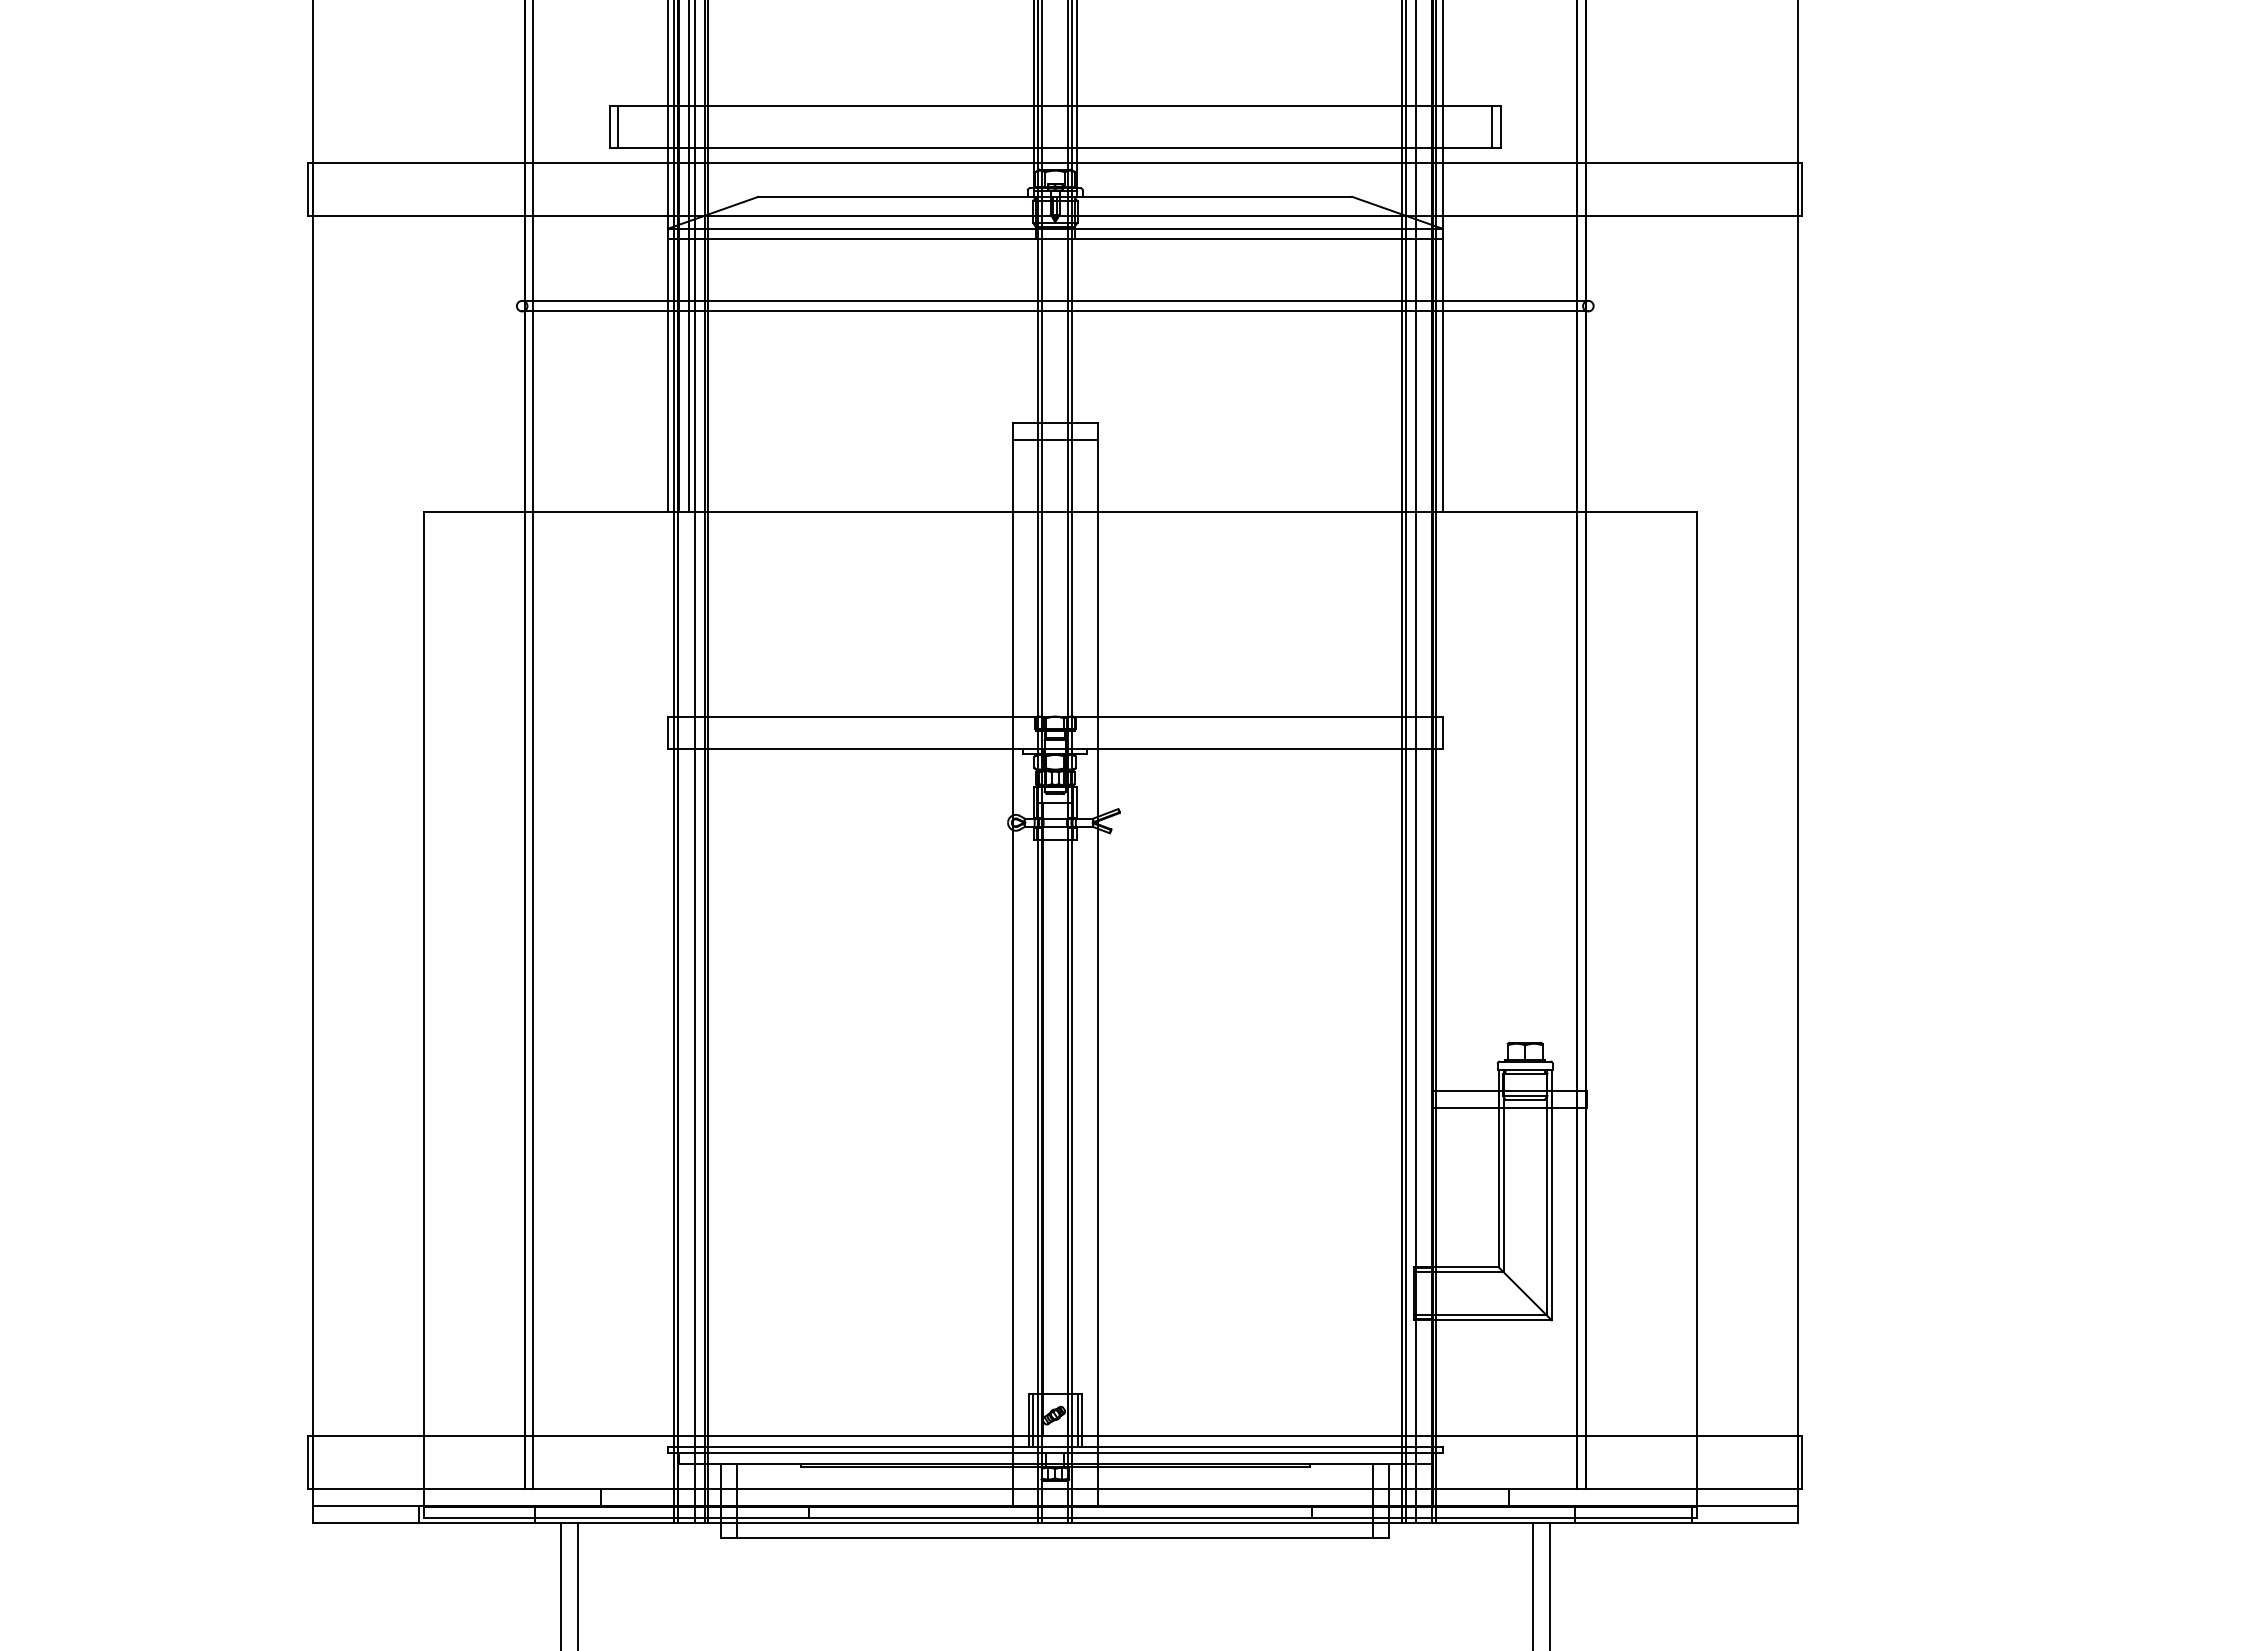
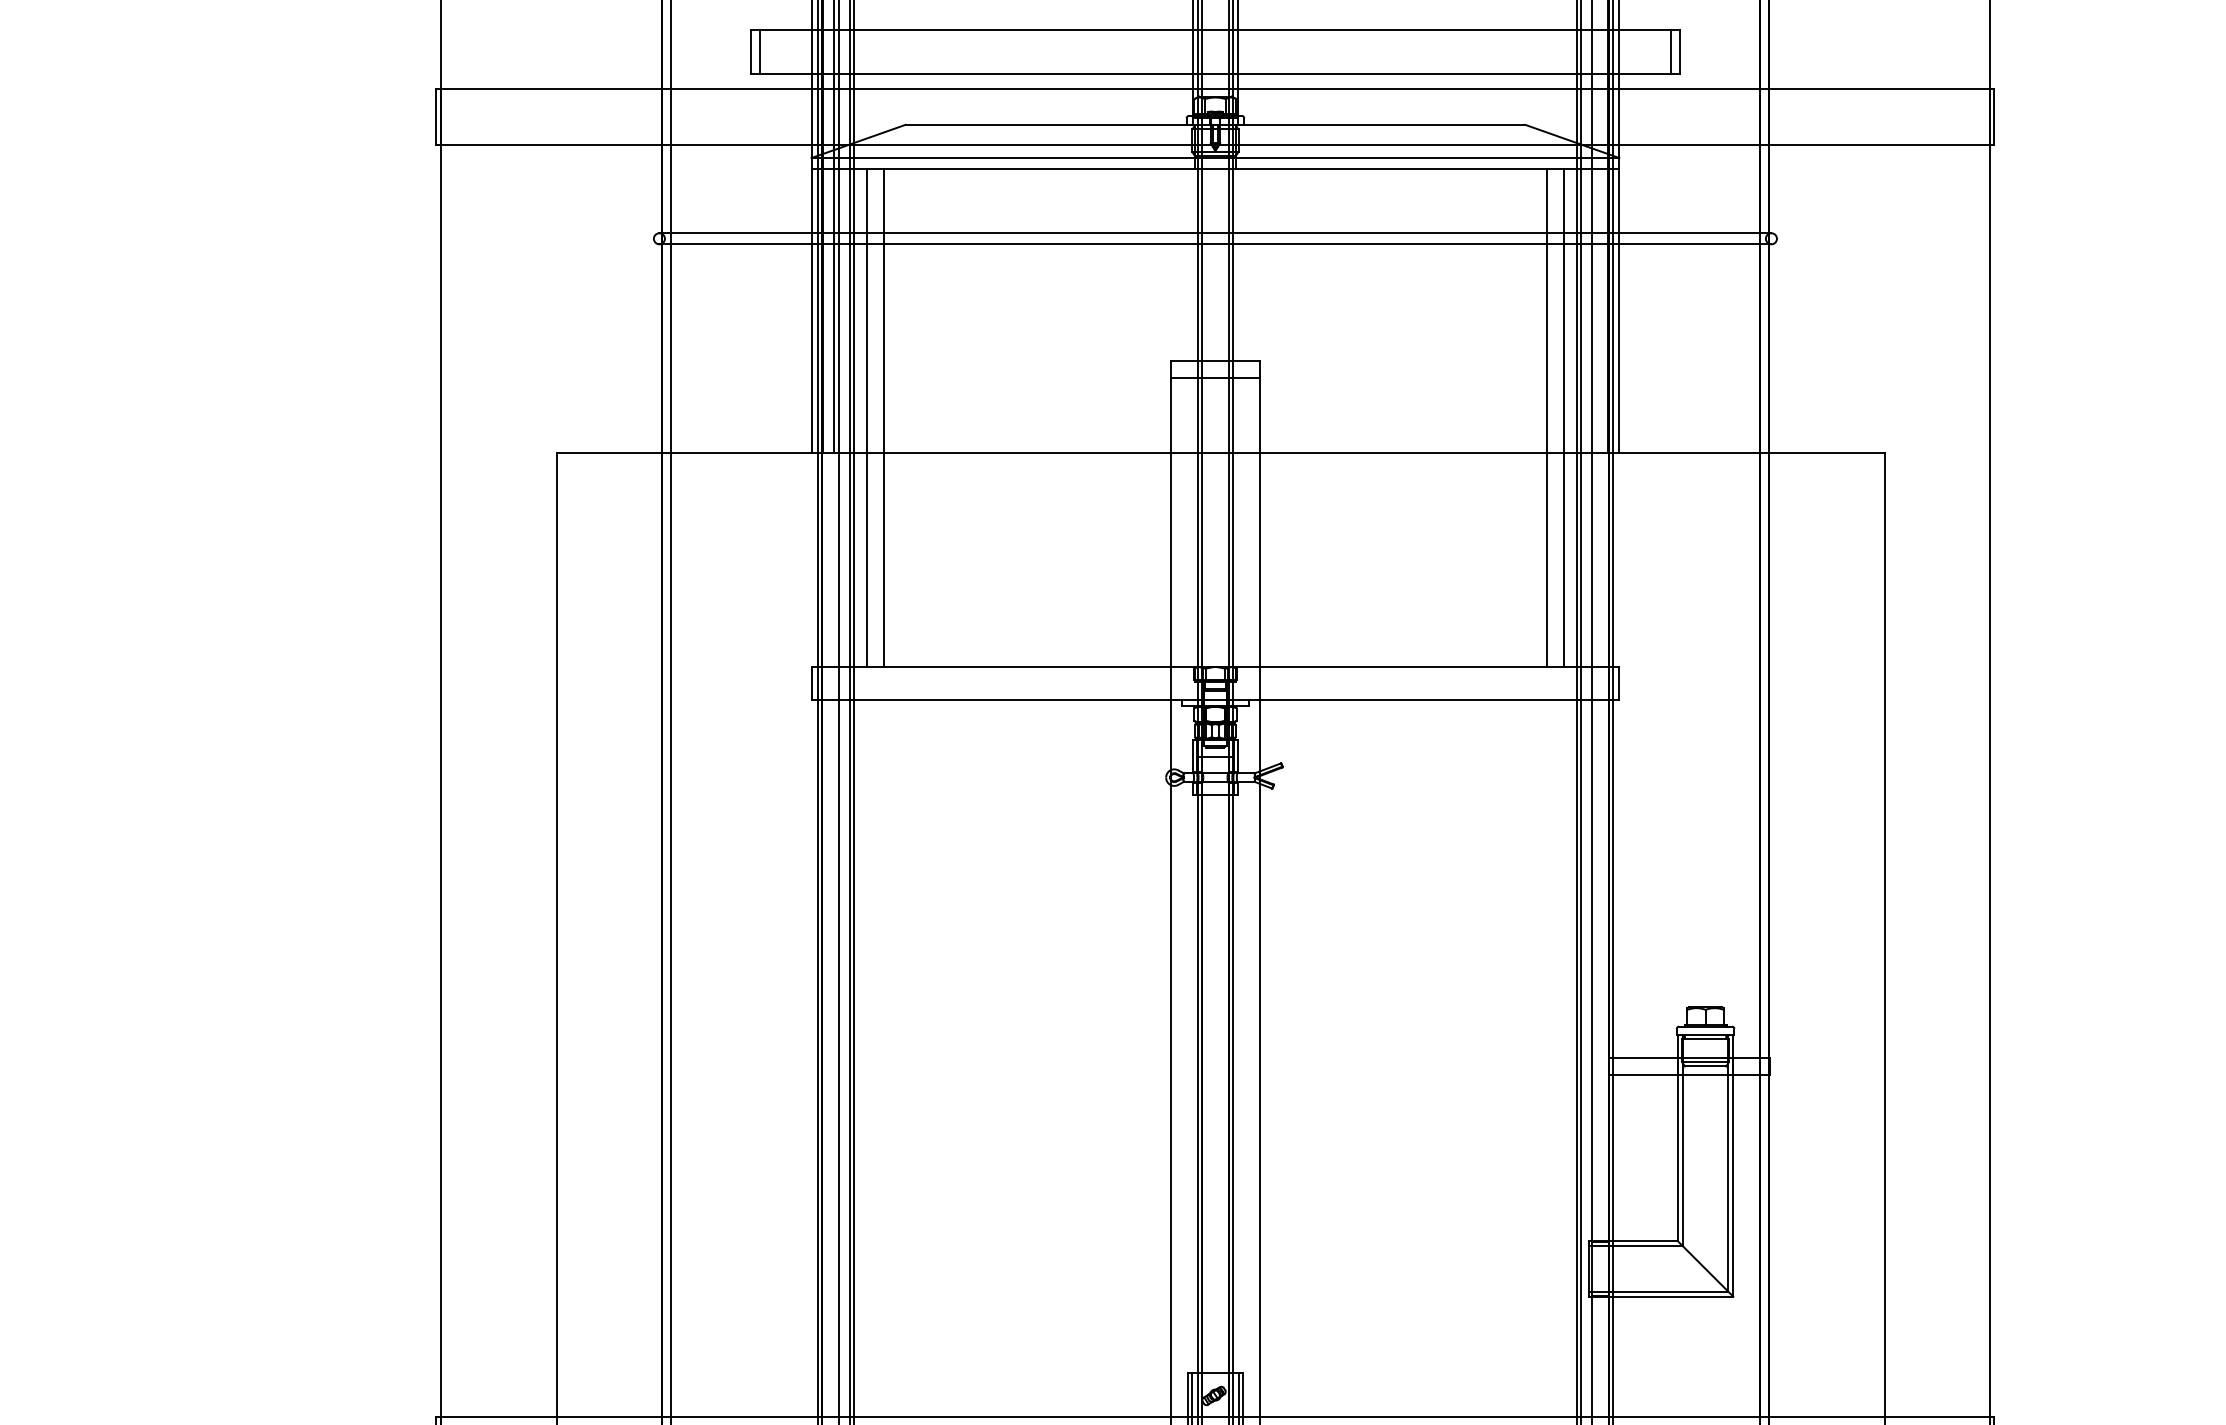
line: (721, 477) -> (867, 417), added
line: (737, 477) -> (883, 417), added
line: (1373, 477) -> (1547, 417), added
line: (1389, 477) -> (1564, 417), added

